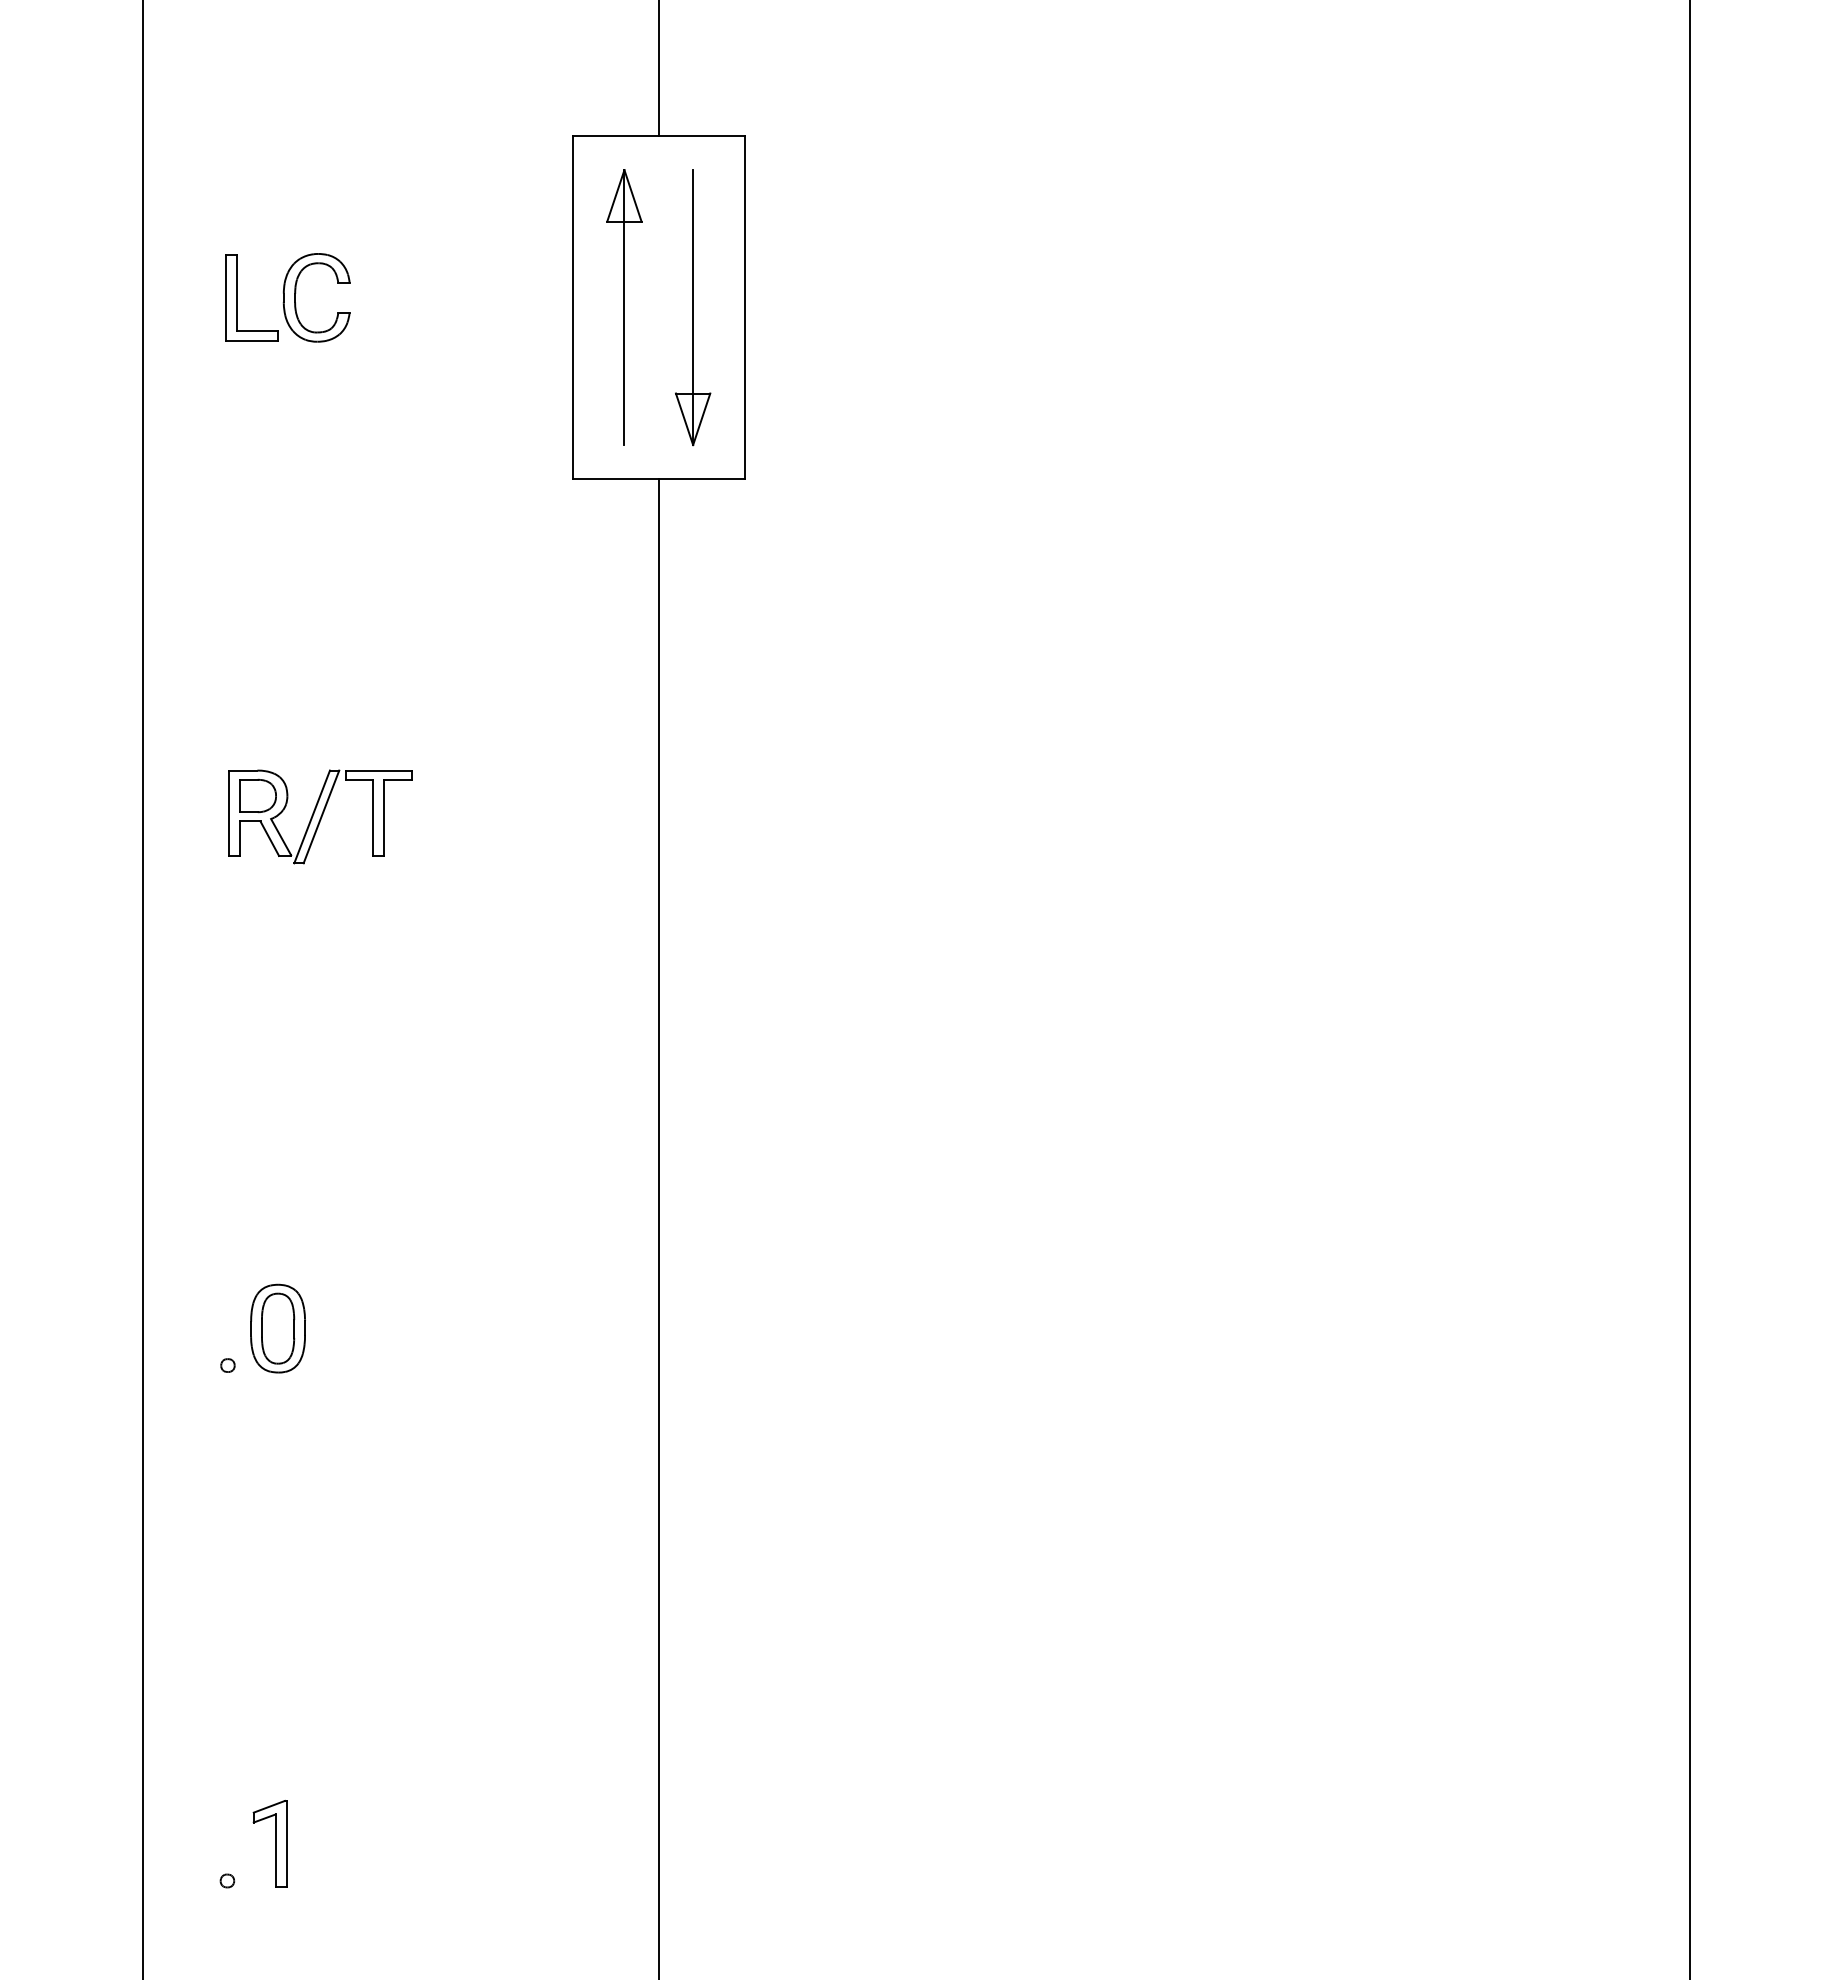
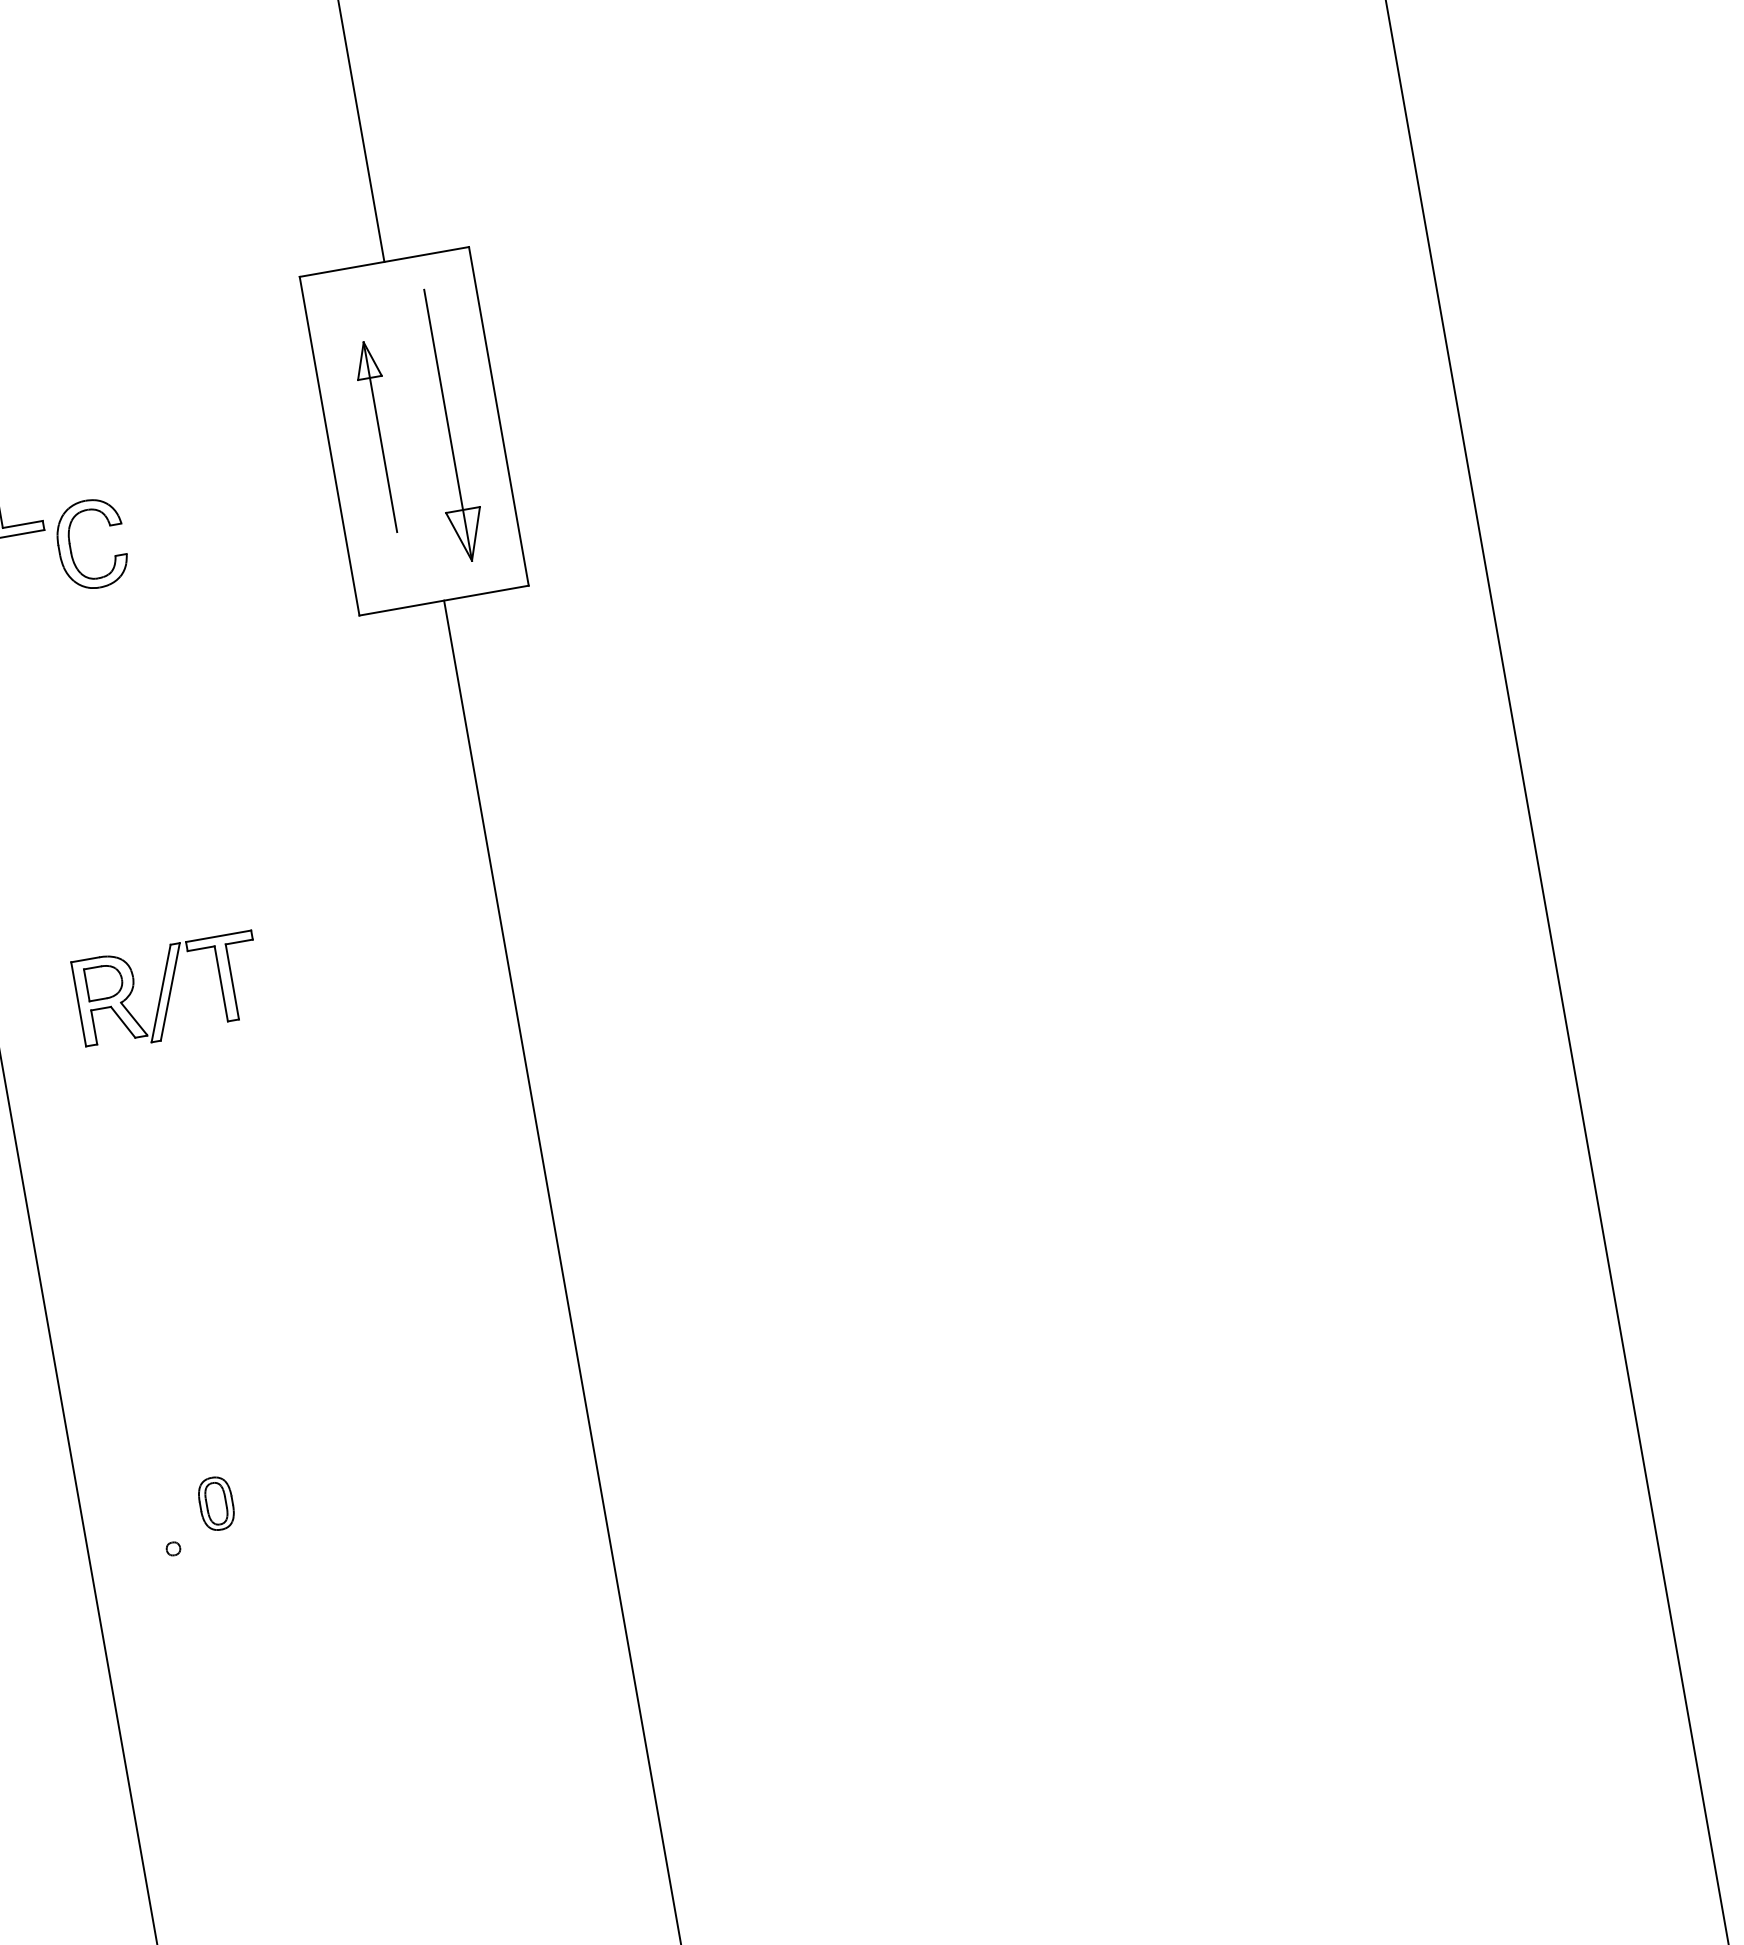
part: (296, 293) -> (70, 543), moved
part: (624, 307) -> (380, 437), size x0.7
part: (277, 1328) -> (215, 1503), size x0.6

